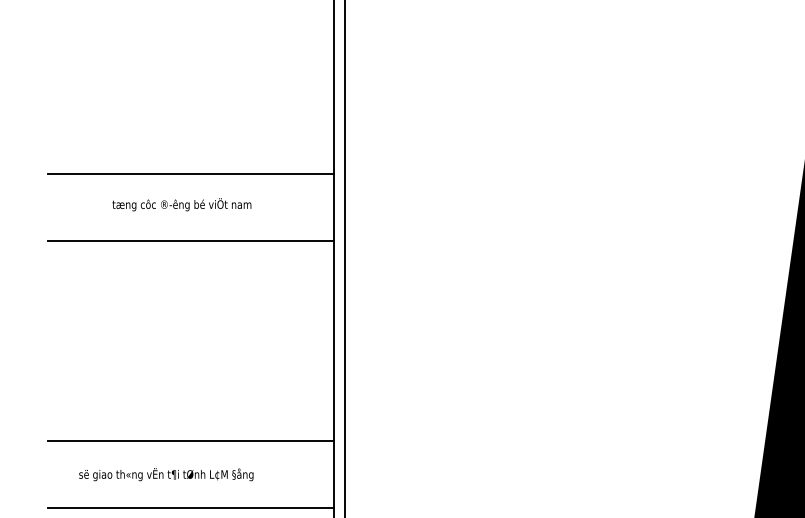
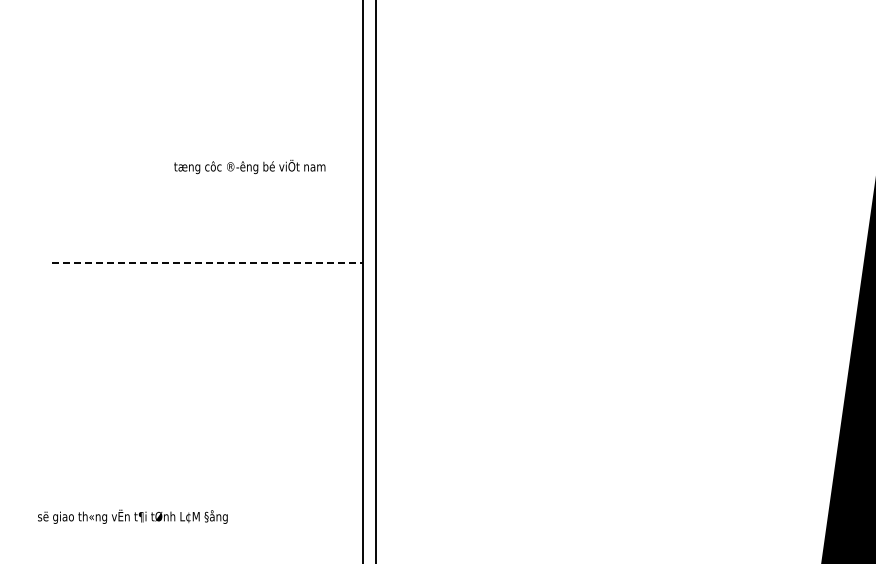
line: (190, 174) -> (207, 189), removed
text: (181, 204) -> (249, 166), moved
line: (191, 241) -> (208, 262), solid -> dashed
line: (190, 441) -> (207, 480), removed
text: (166, 474) -> (132, 516), moved
line: (190, 508) -> (207, 553), removed

